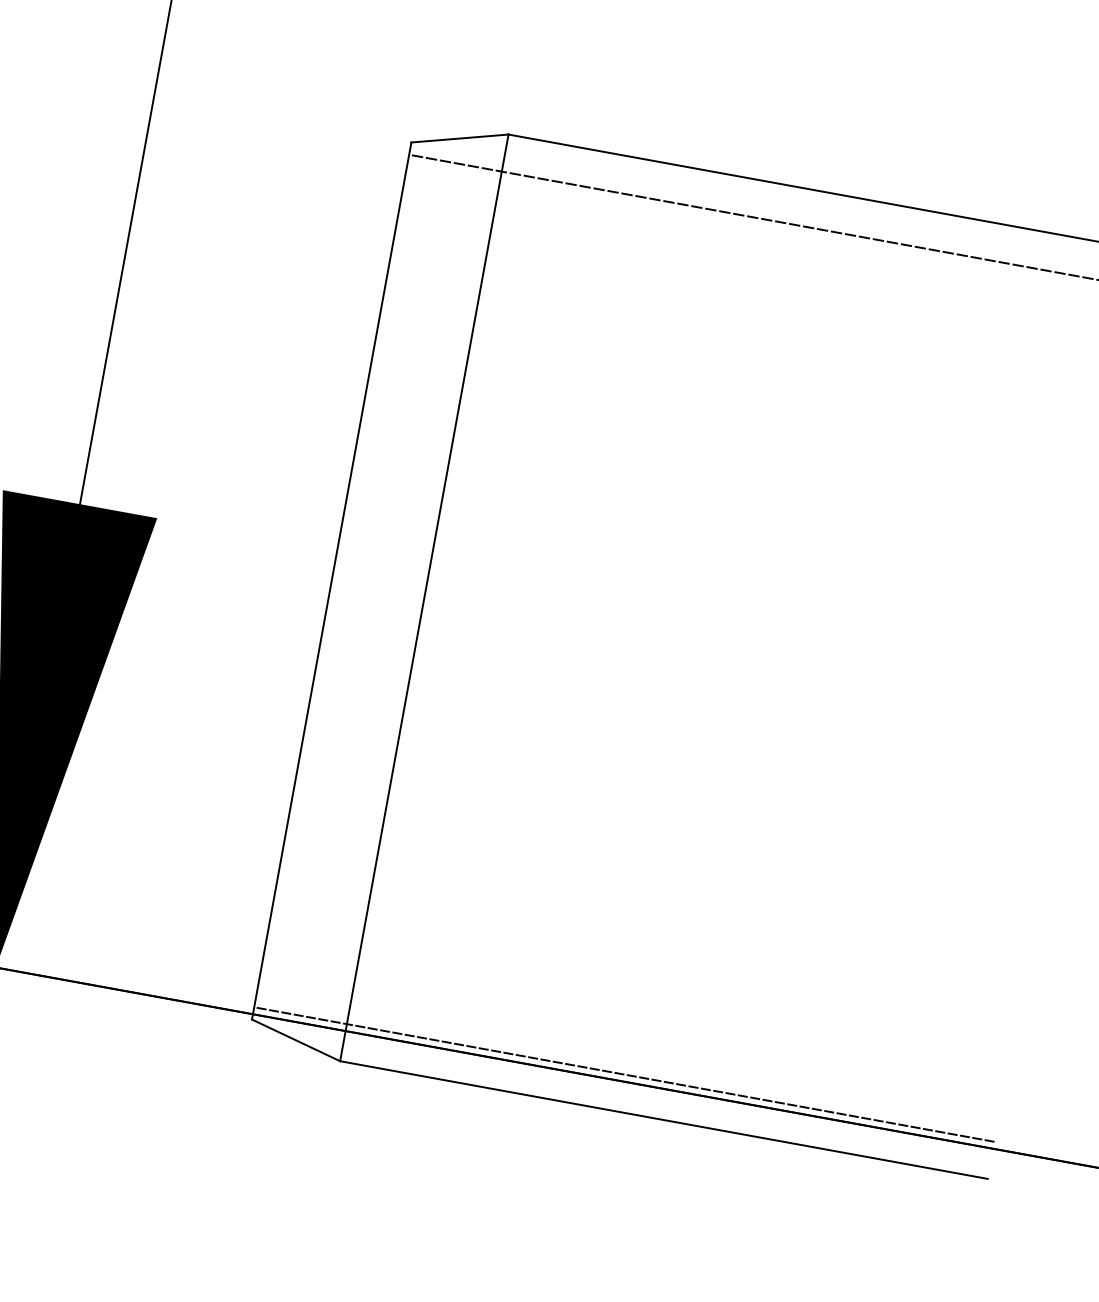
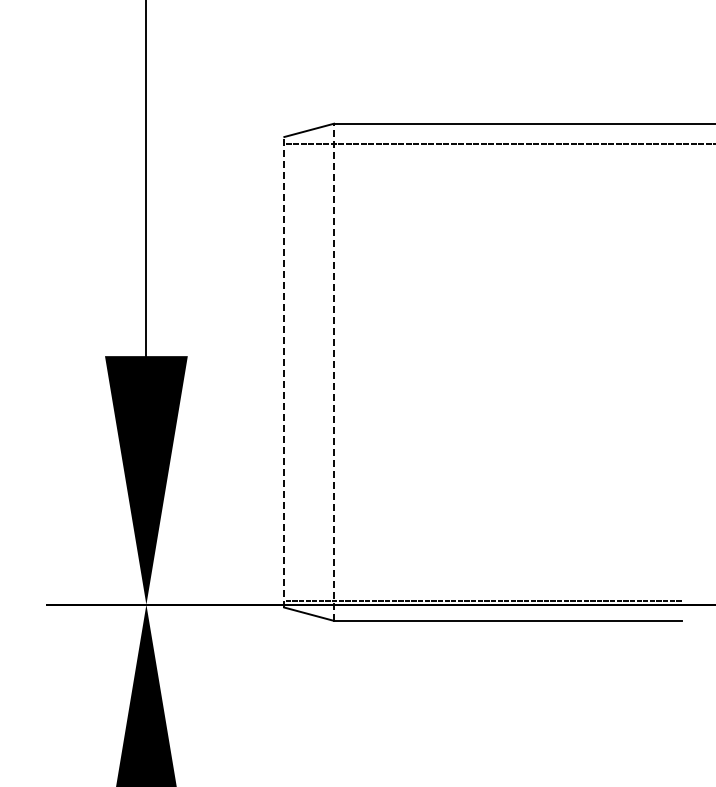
line: (332, 579) -> (284, 371), solid -> dashed
line: (425, 598) -> (334, 372), solid -> dashed

